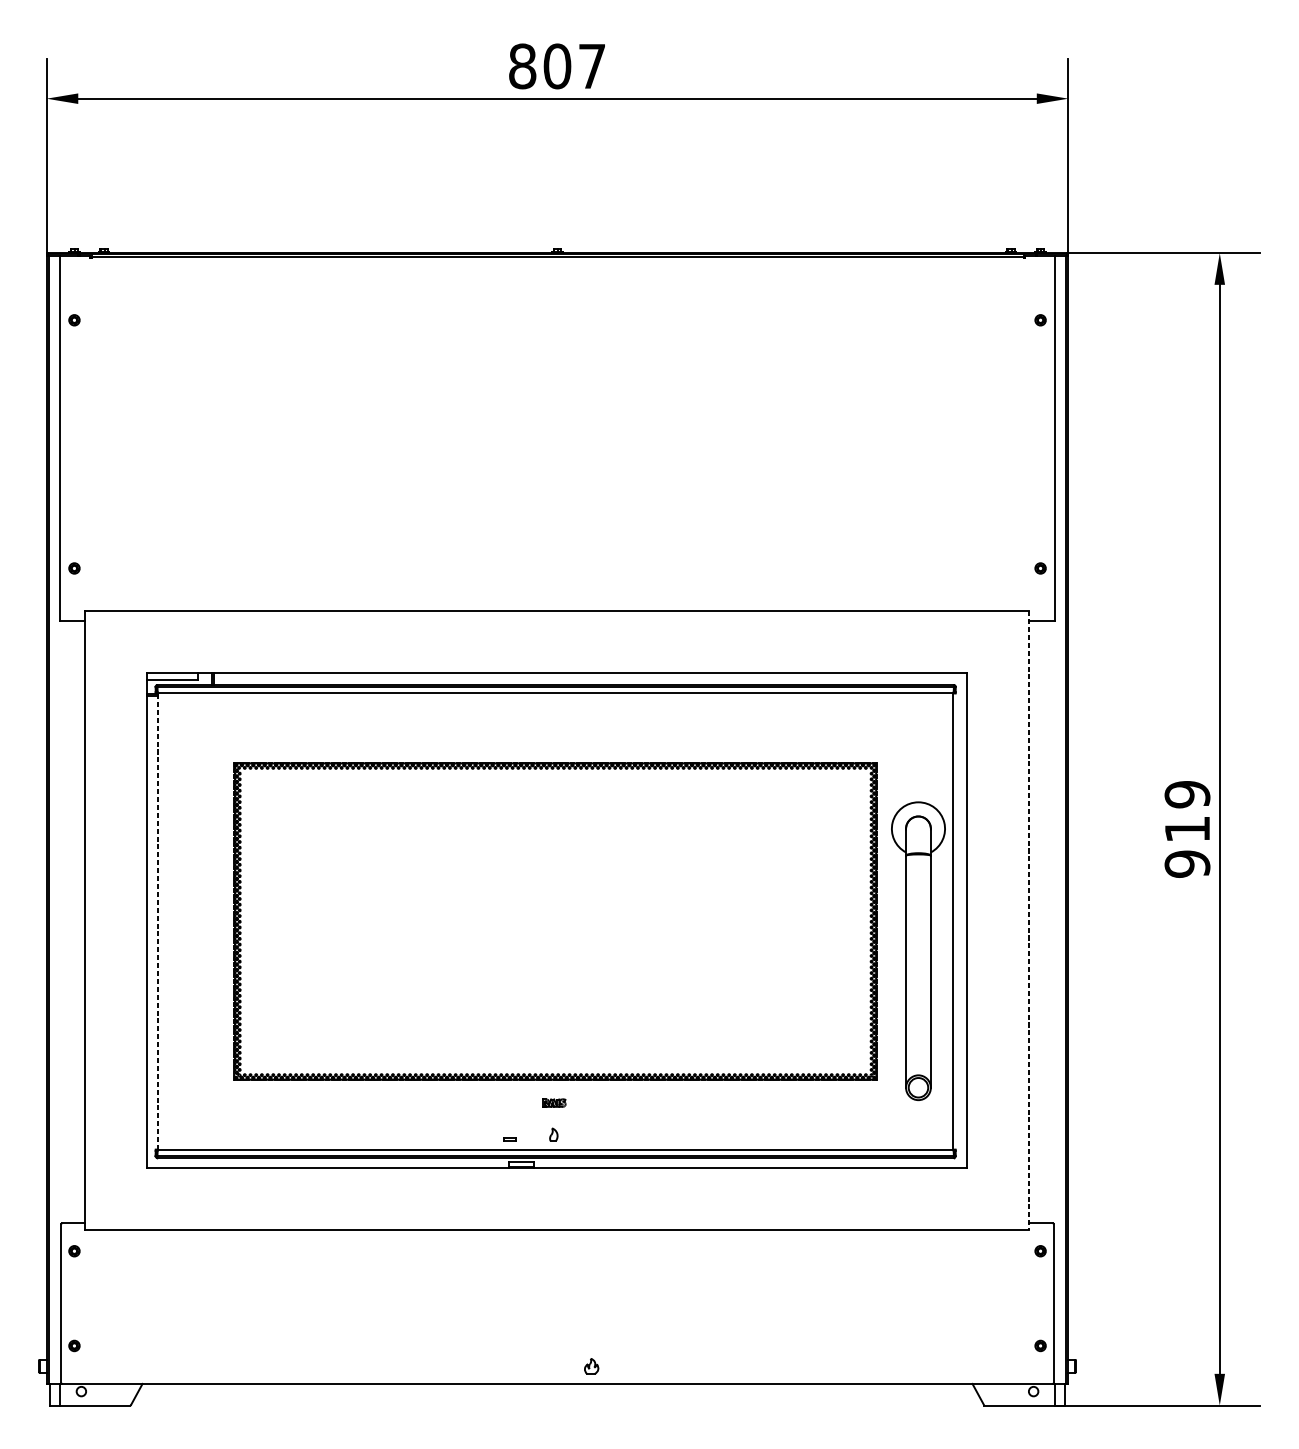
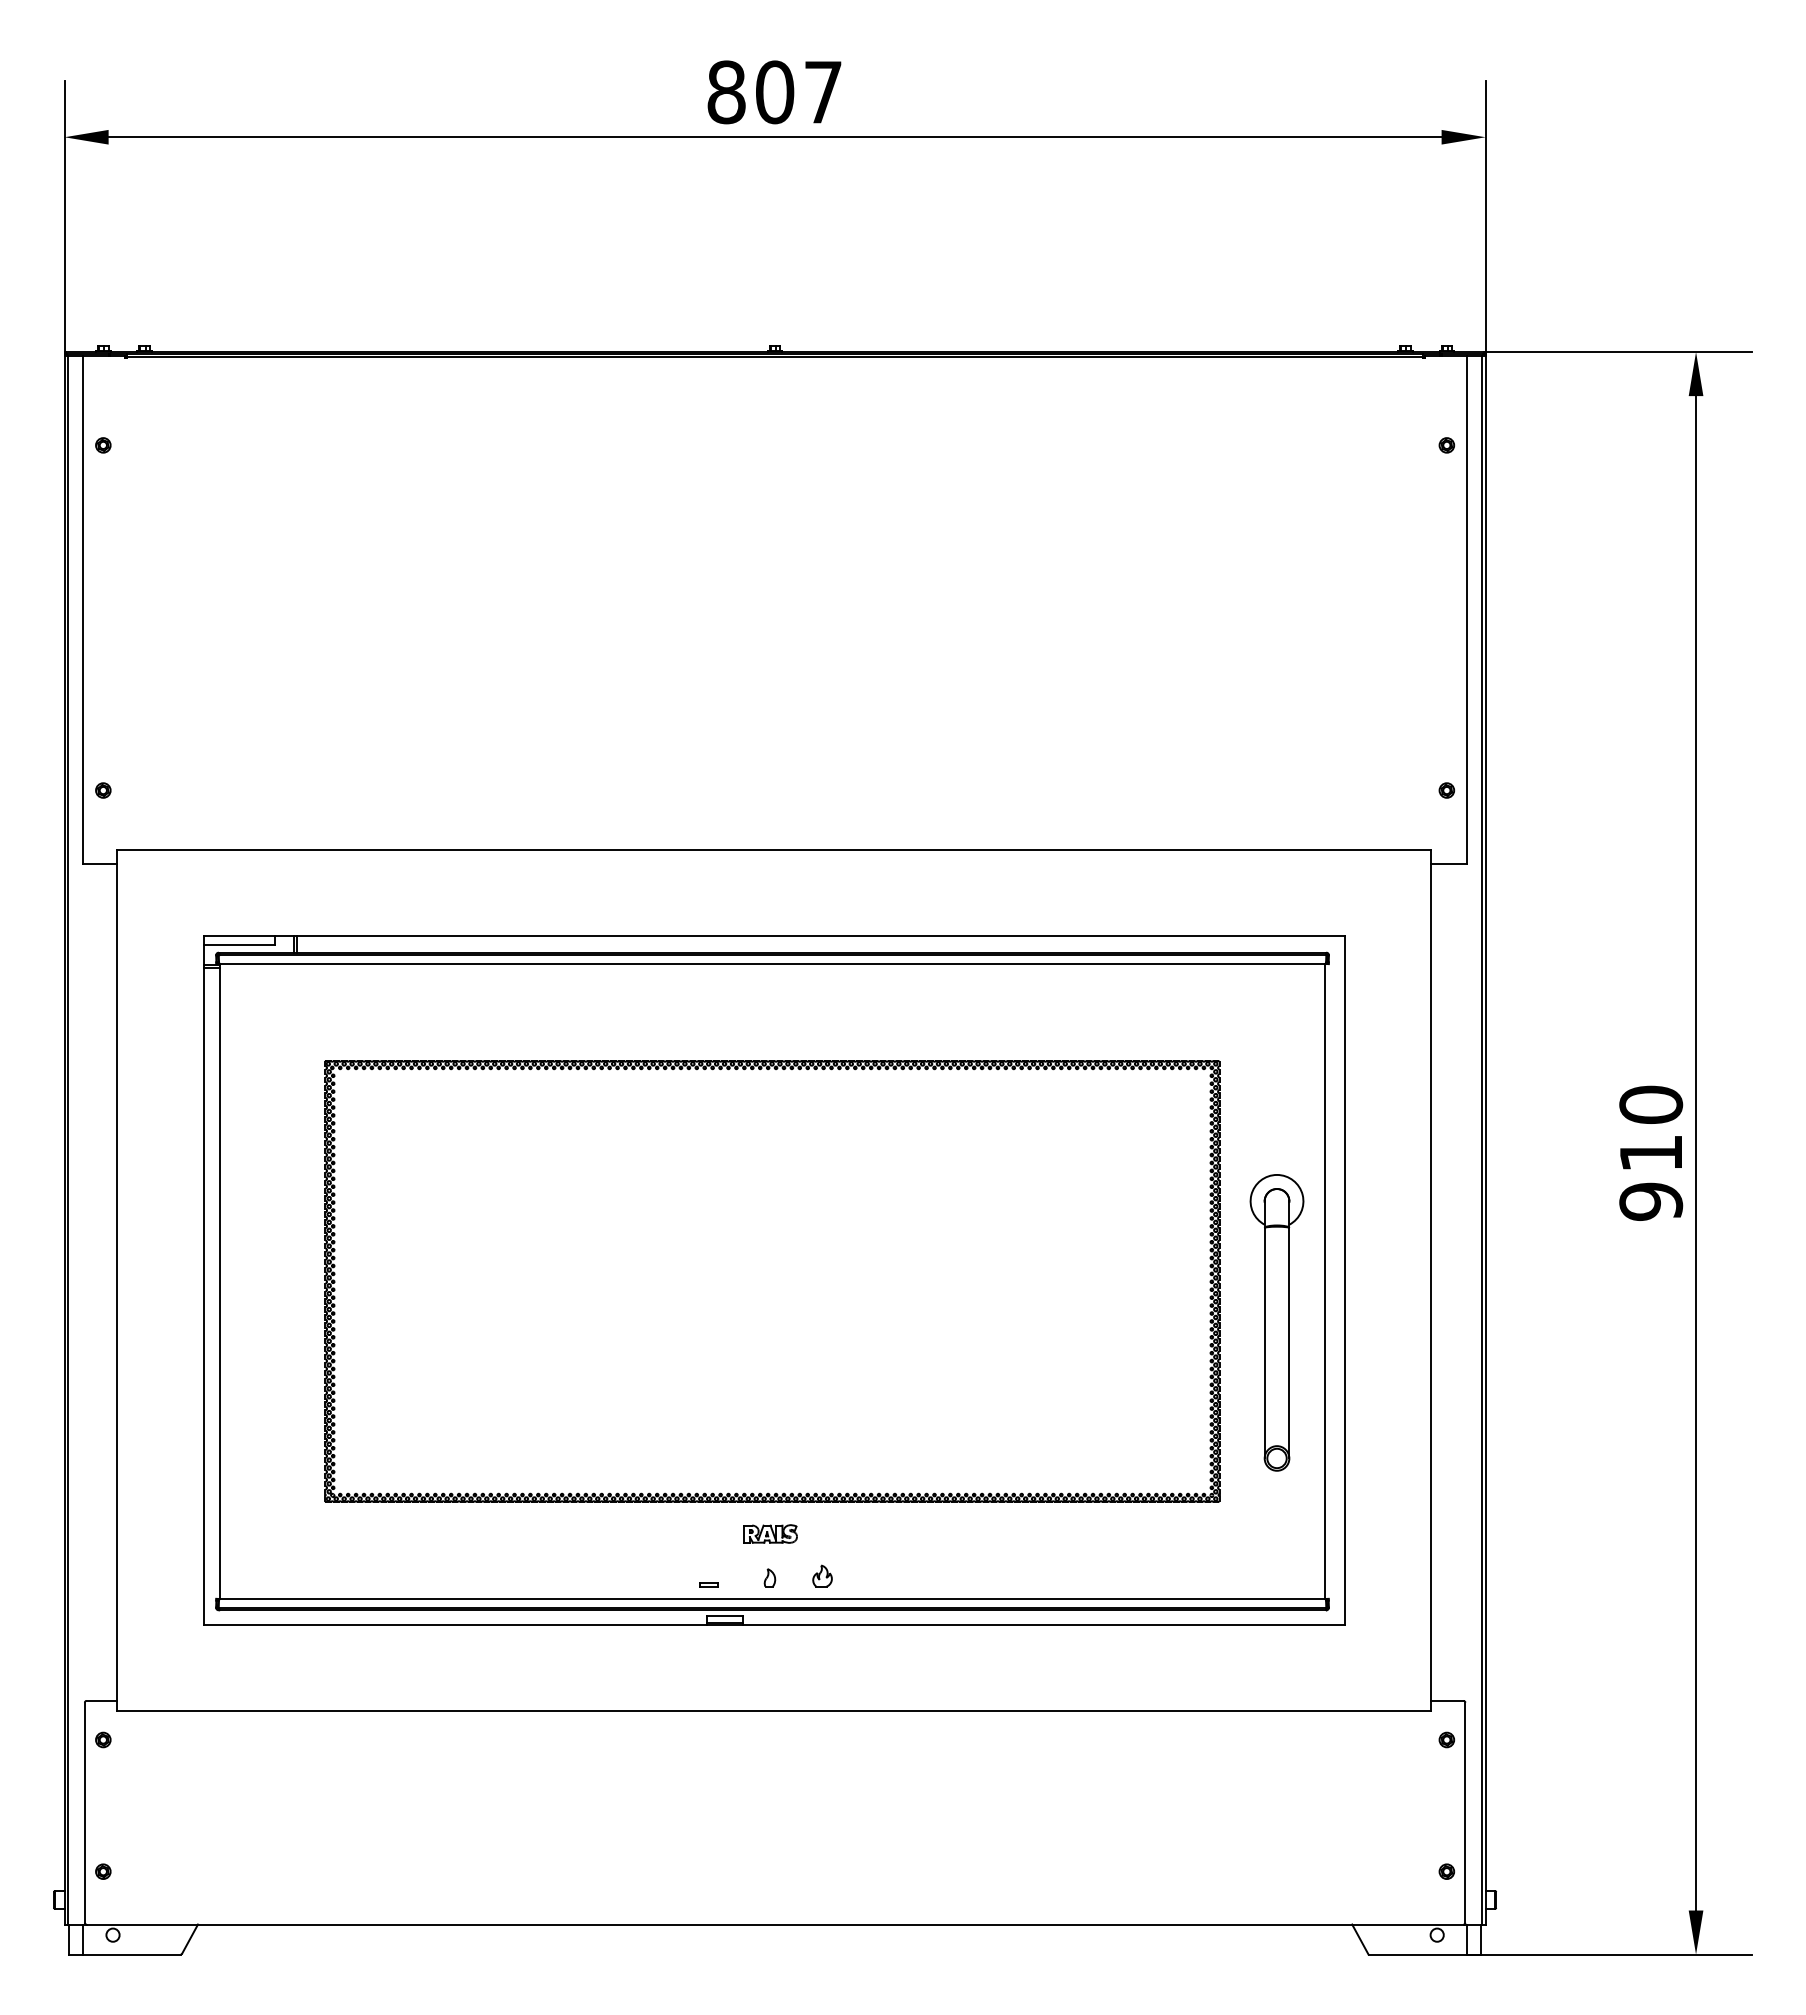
text: (1187, 794) -> (1651, 1104), 919 -> 910
line: (1029, 920) -> (1431, 1280), dashed -> solid
line: (157, 921) -> (219, 1281), dashed -> solid
part: (918, 951) -> (1276, 1322), size x0.71
part: (554, 1102) -> (770, 1533), size x1.67
part: (591, 1365) -> (822, 1575), moved

